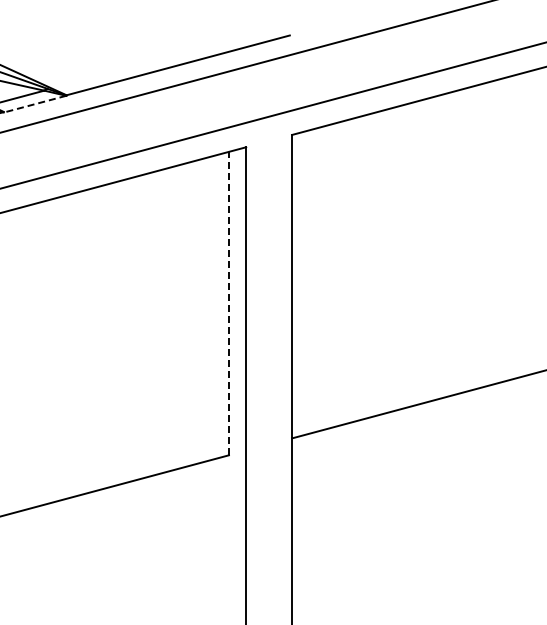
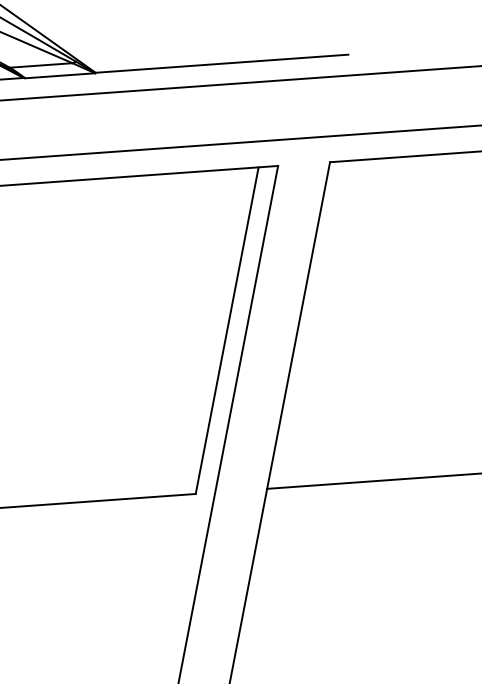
line: (35, 104) -> (60, 76), dashed -> solid
line: (228, 303) -> (226, 330), dashed -> solid

